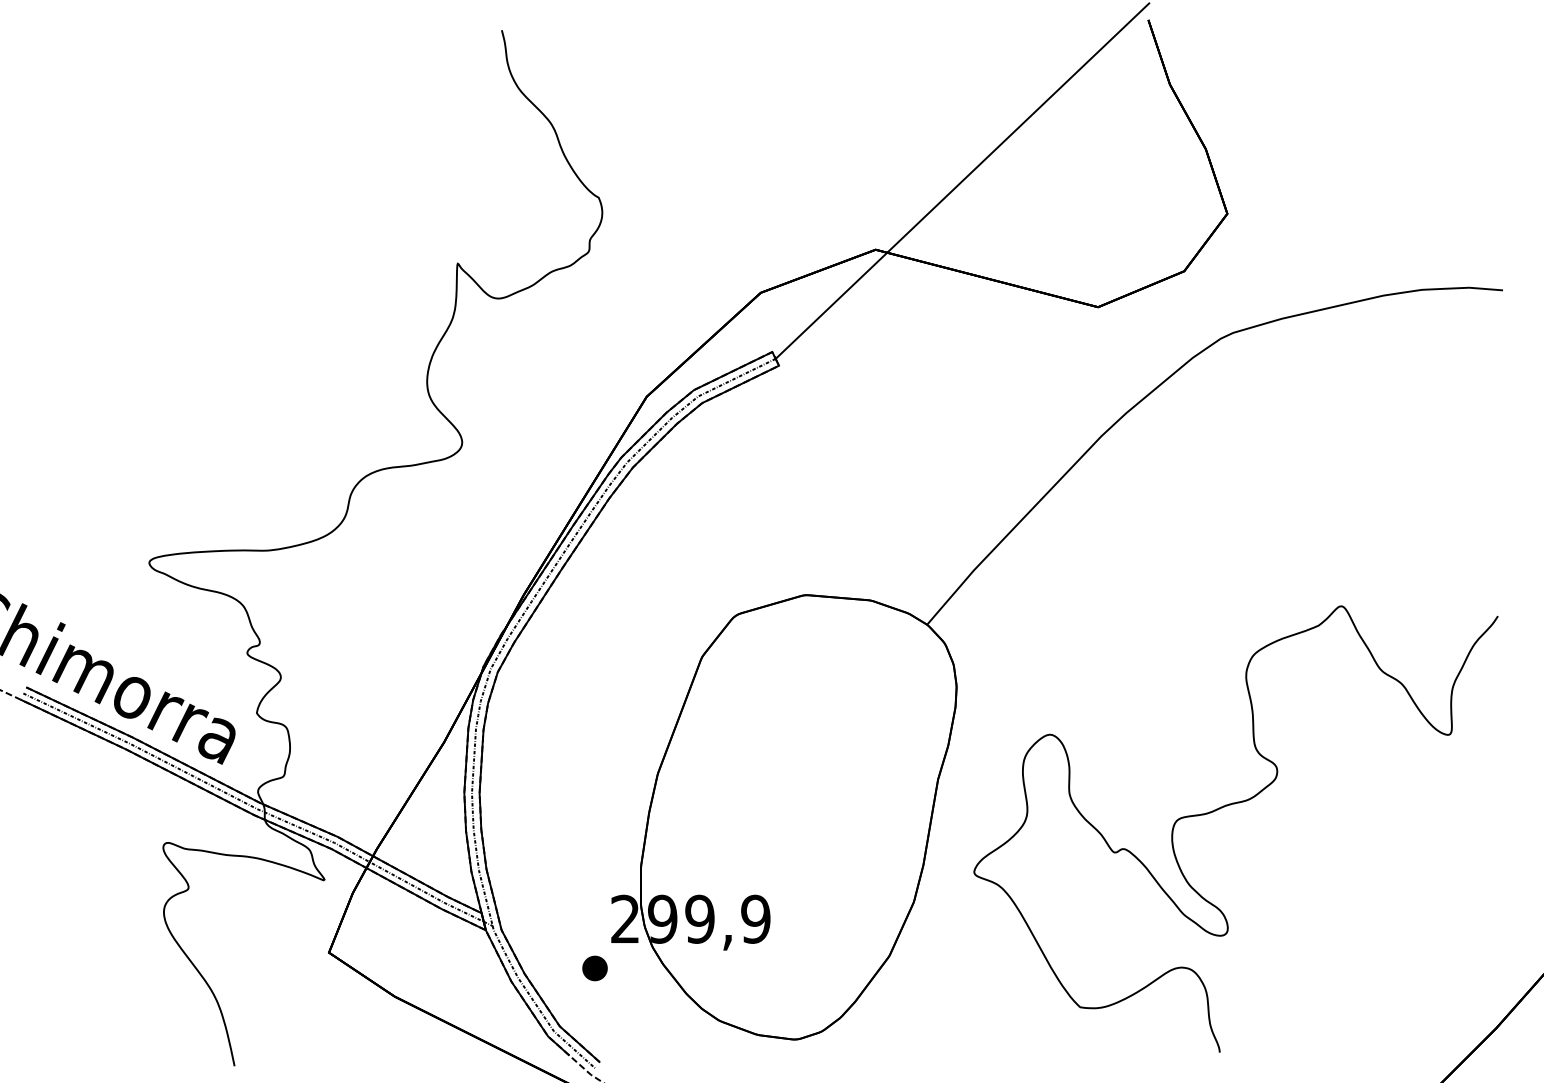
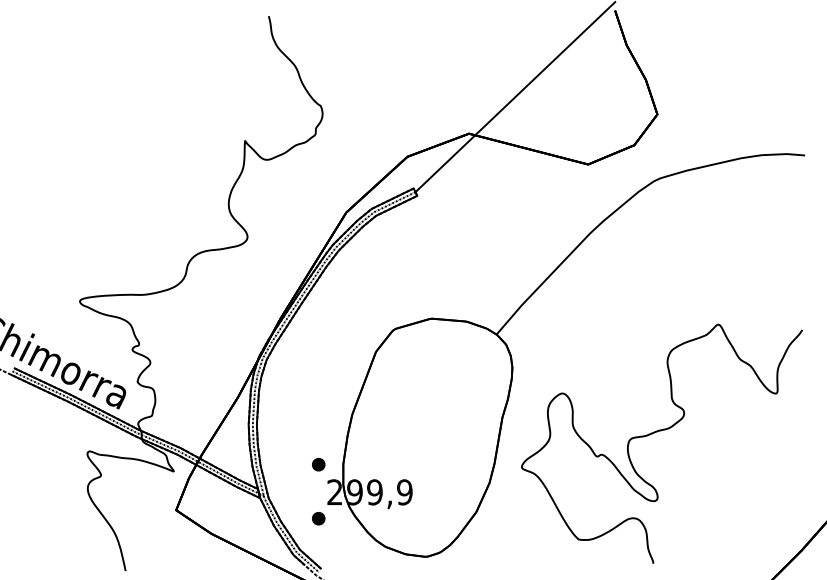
part: (594, 867) -> (318, 464), added

